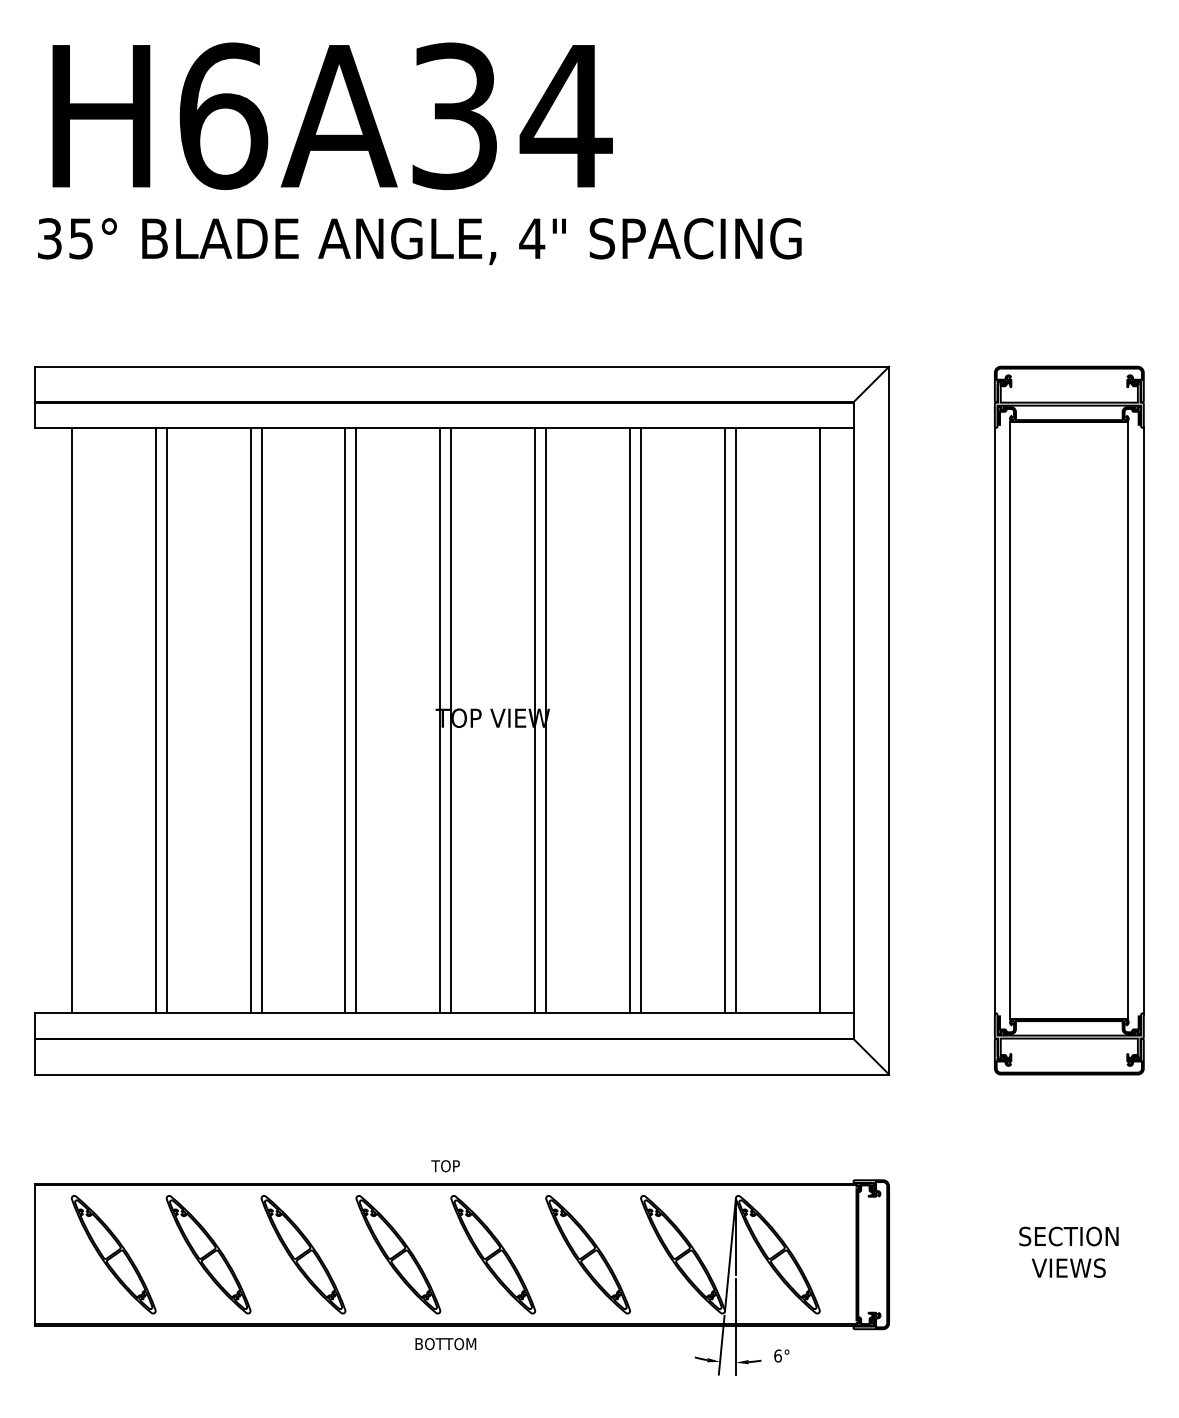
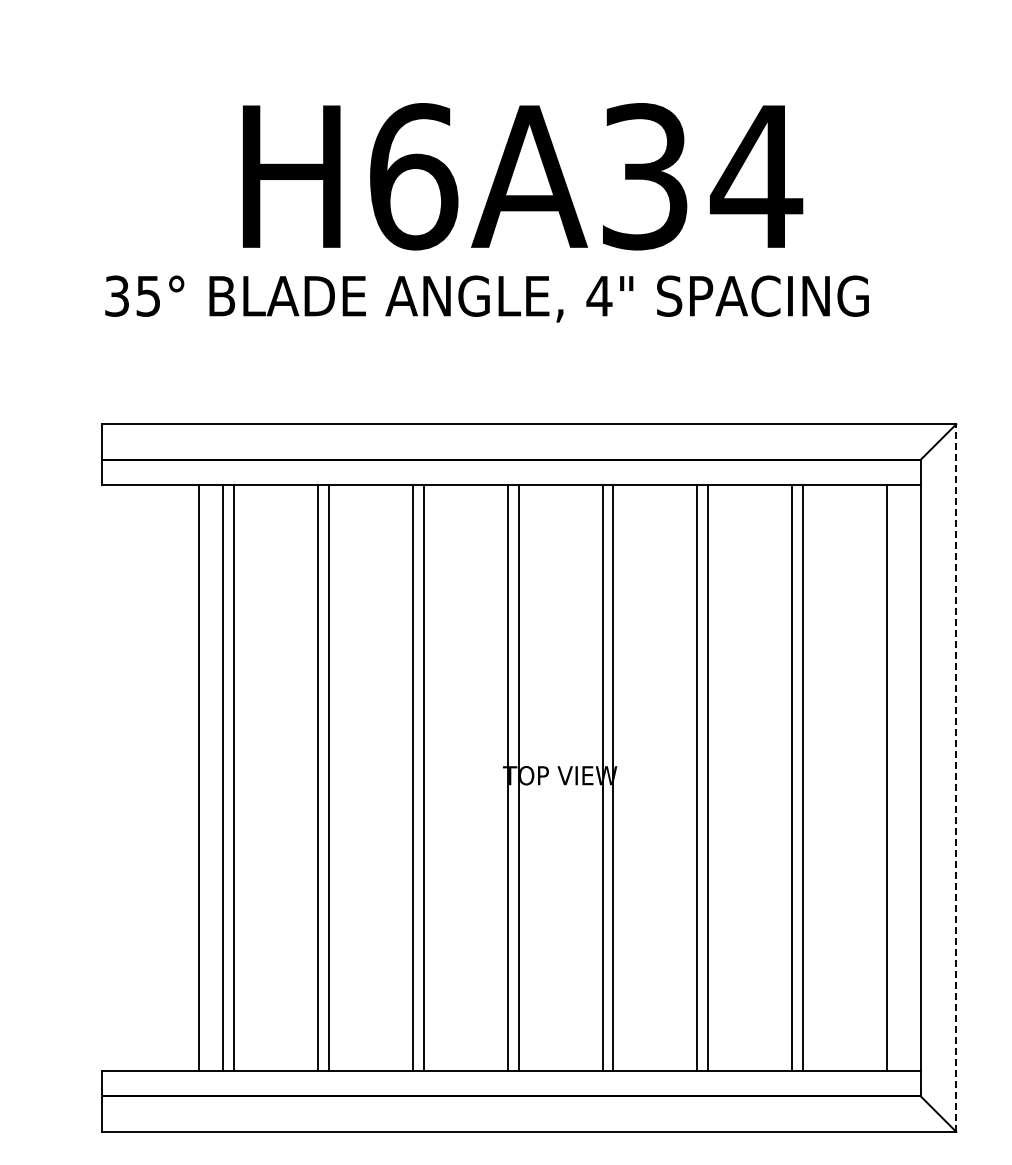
text: (332, 116) -> (522, 176), moved
line: (71, 720) -> (198, 777), moved
line: (889, 720) -> (956, 777), solid -> dashed

